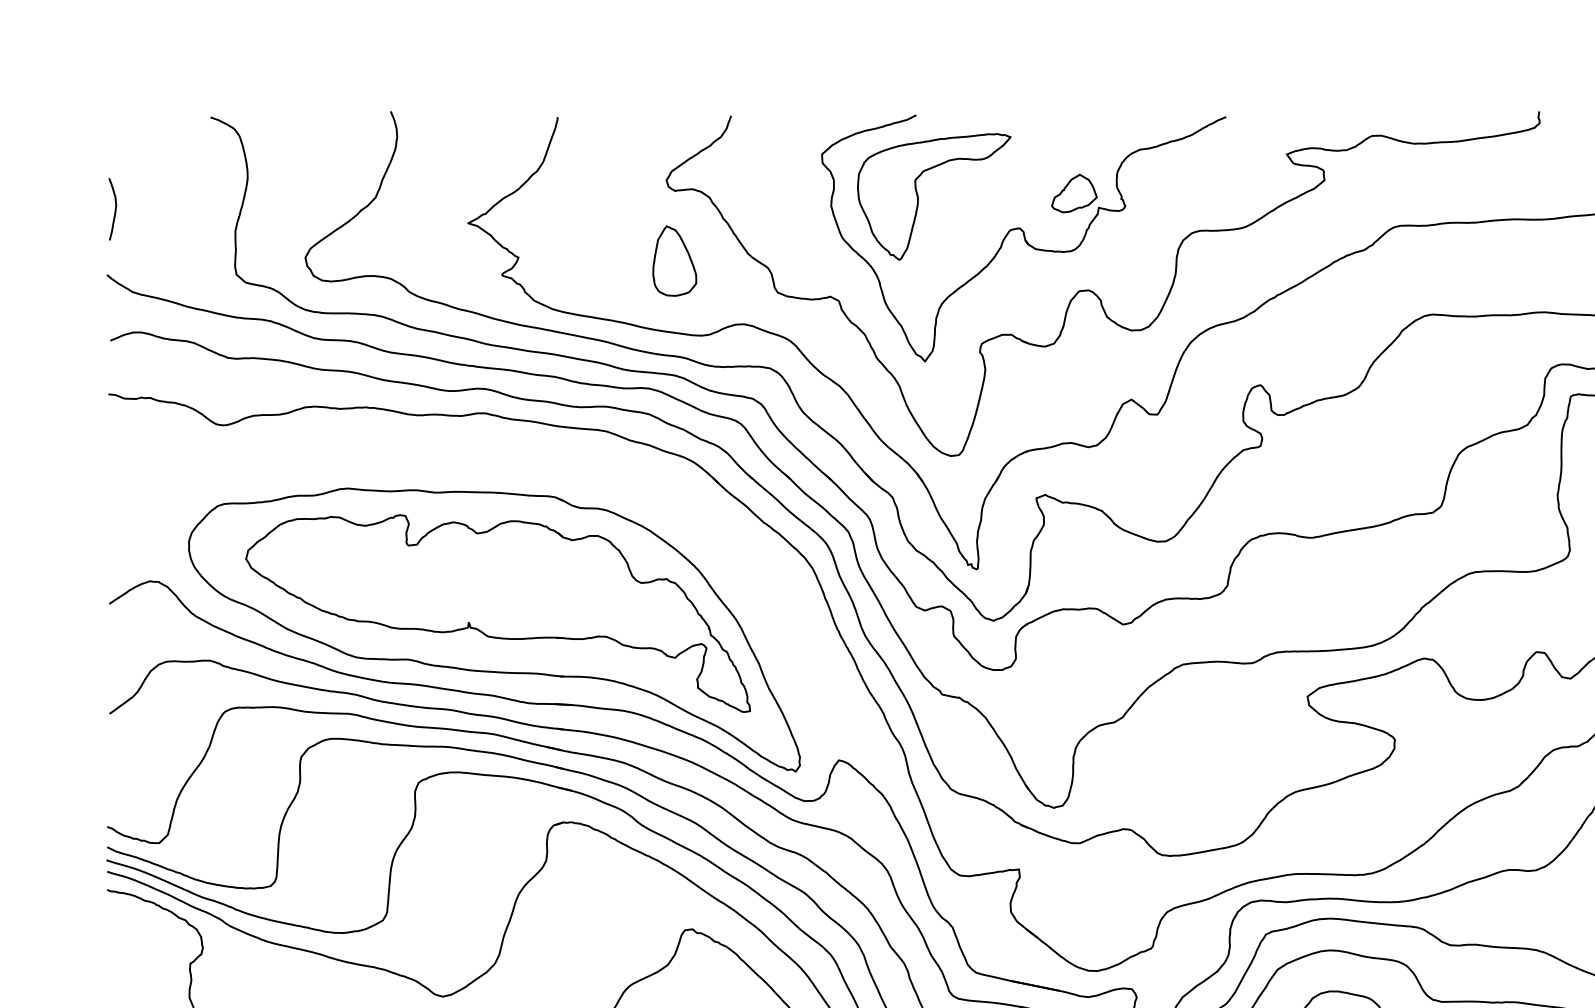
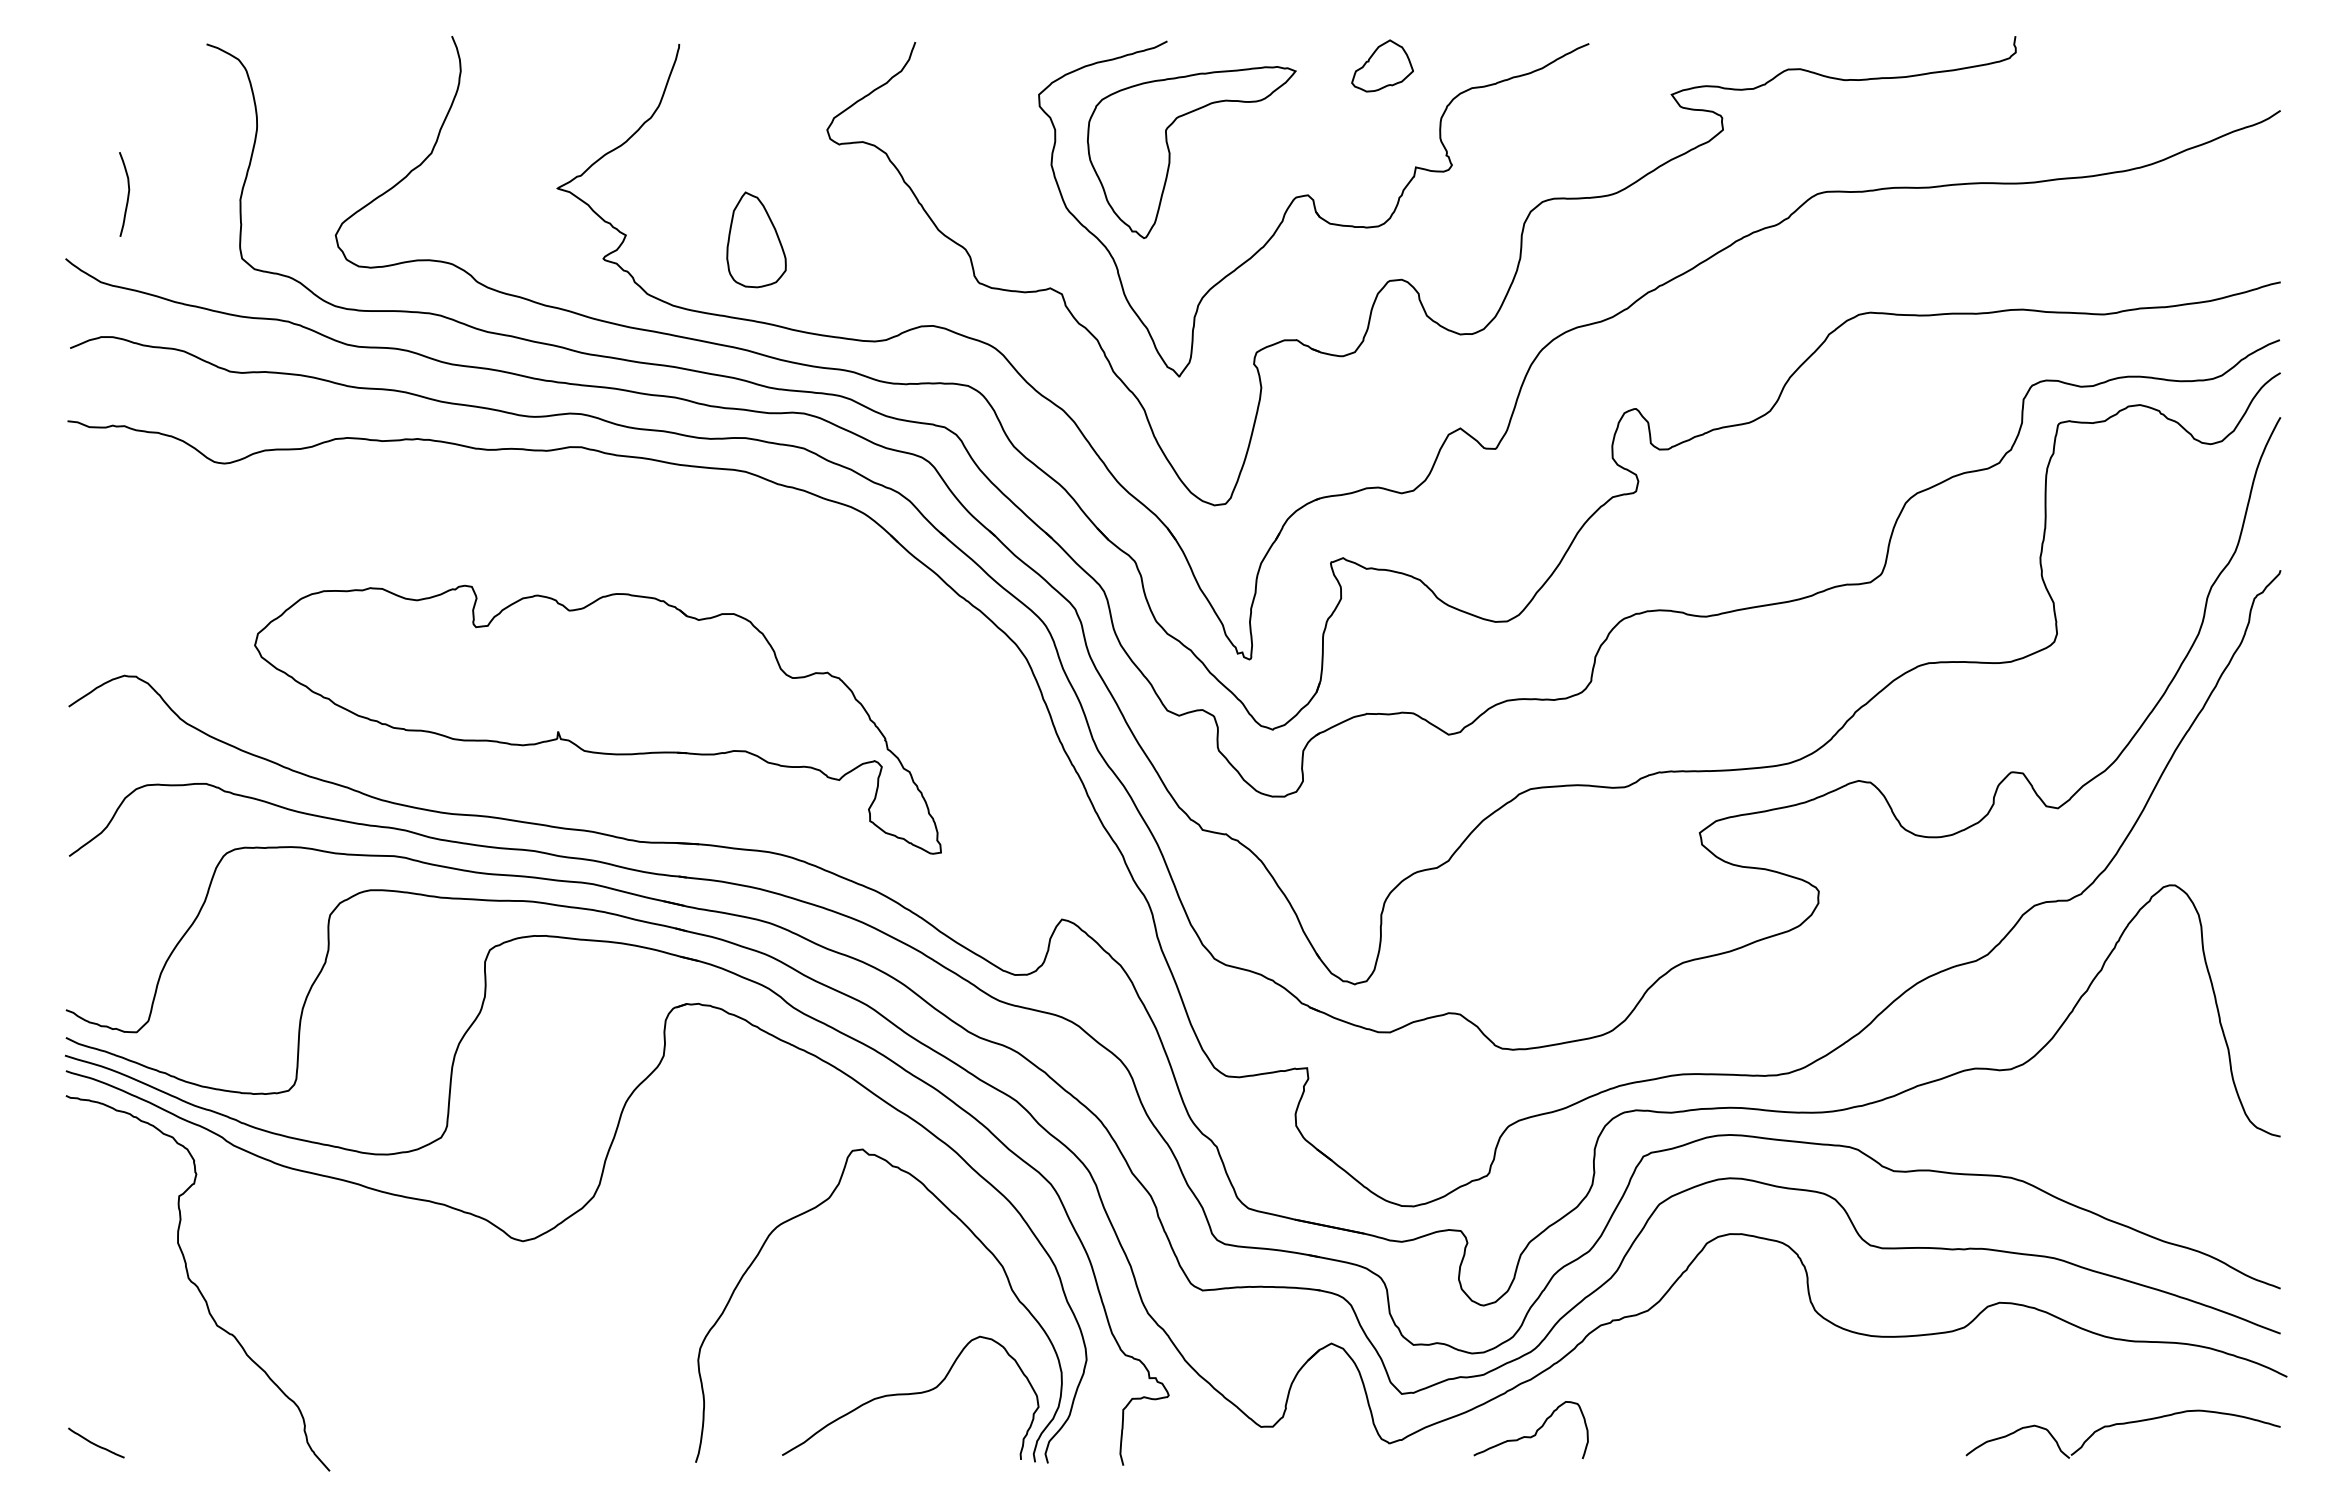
part: (1074, 193) -> (1382, 65), moved
curve: (114, 209) -> (127, 194), moved
part: (674, 260) -> (756, 239), moved
part: (494, 629) -> (592, 741), removed

